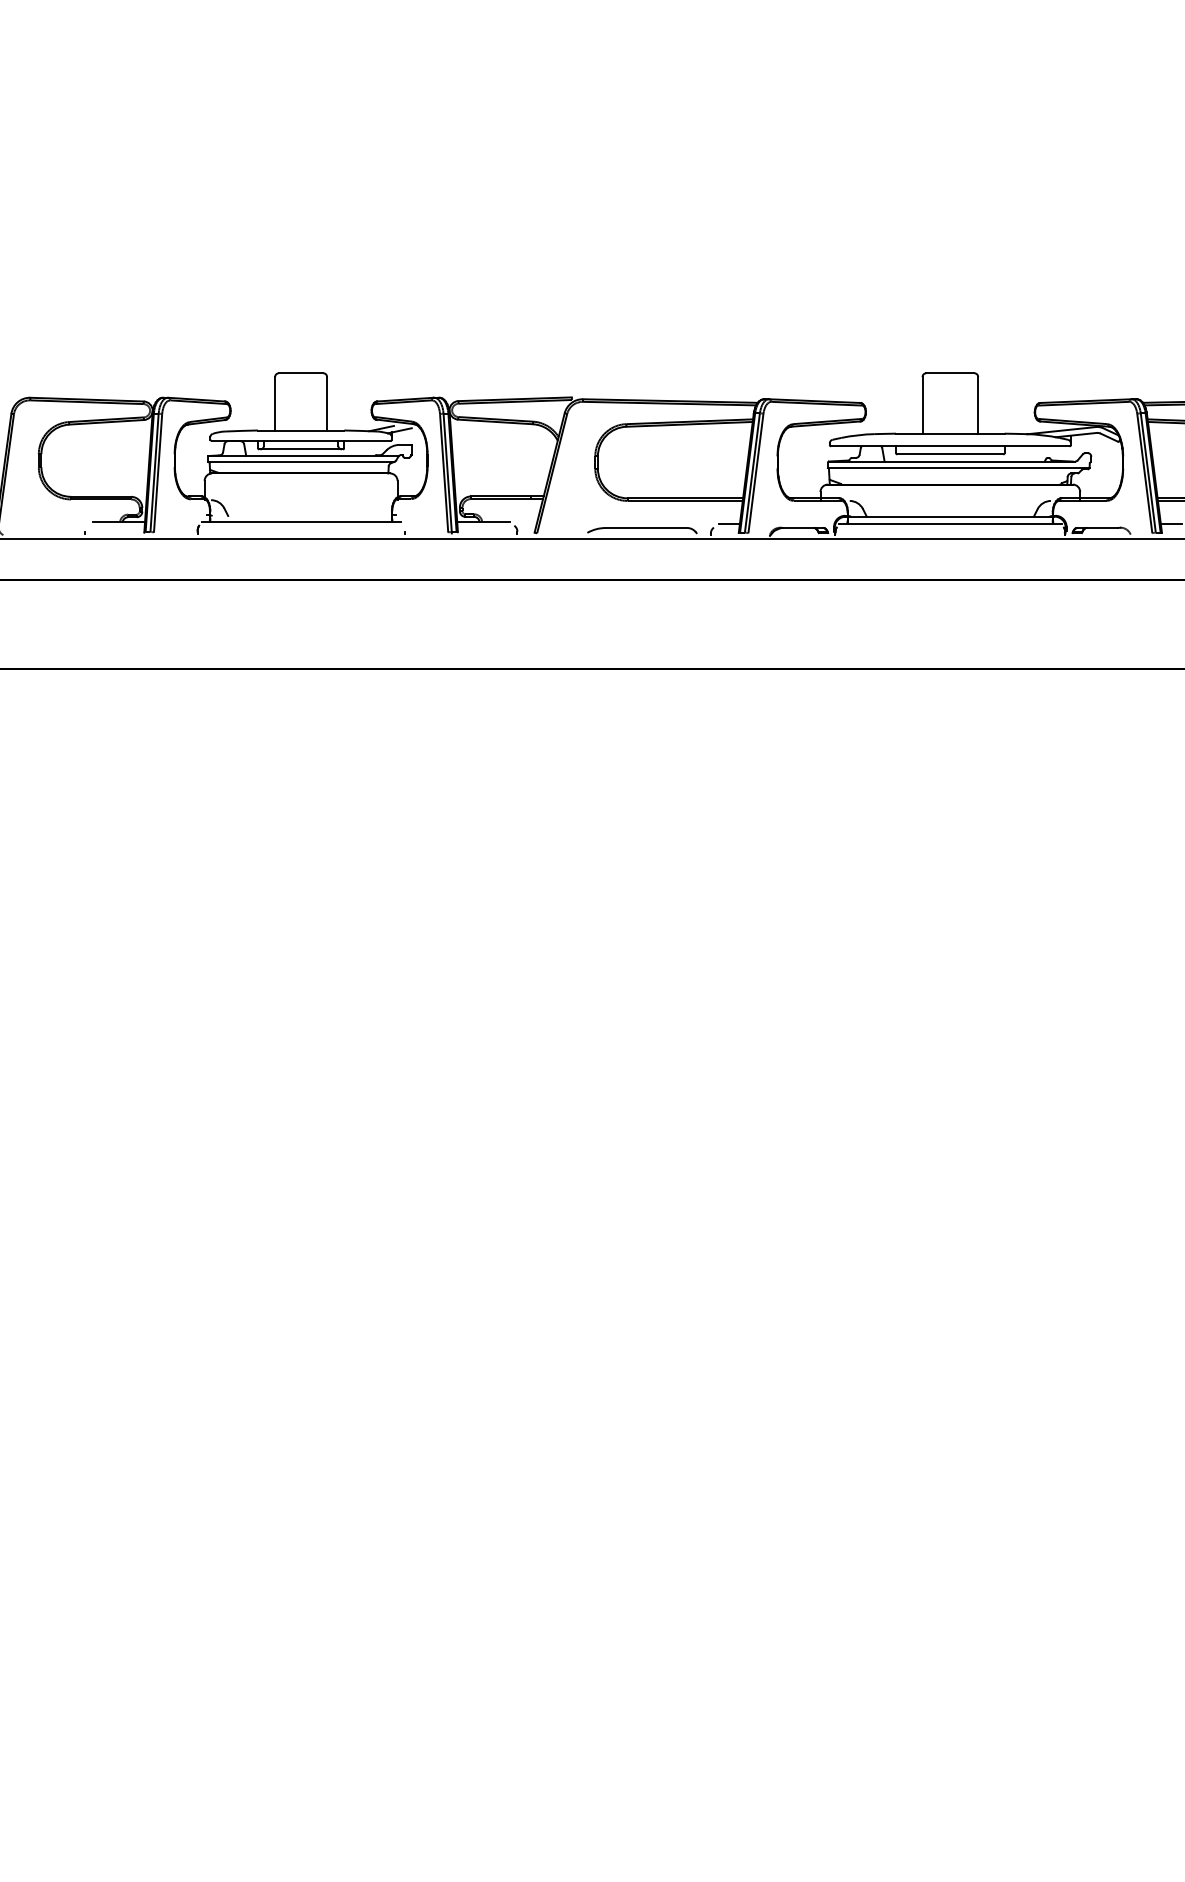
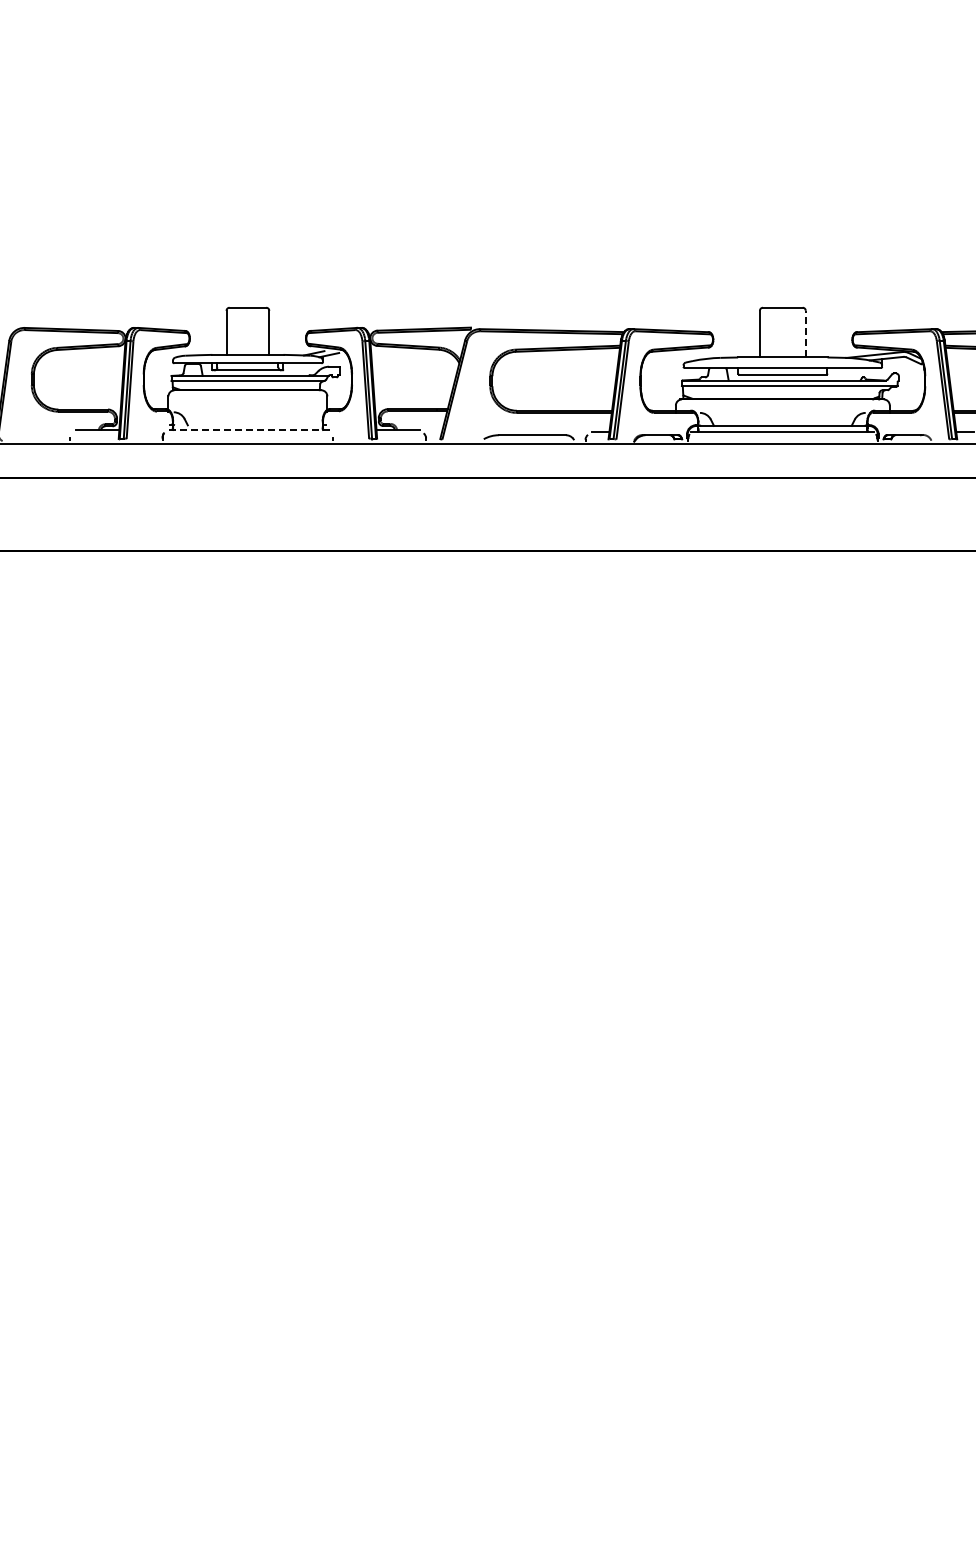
line: (977, 404) -> (805, 333), solid -> dashed
line: (300, 522) -> (247, 430), solid -> dashed

